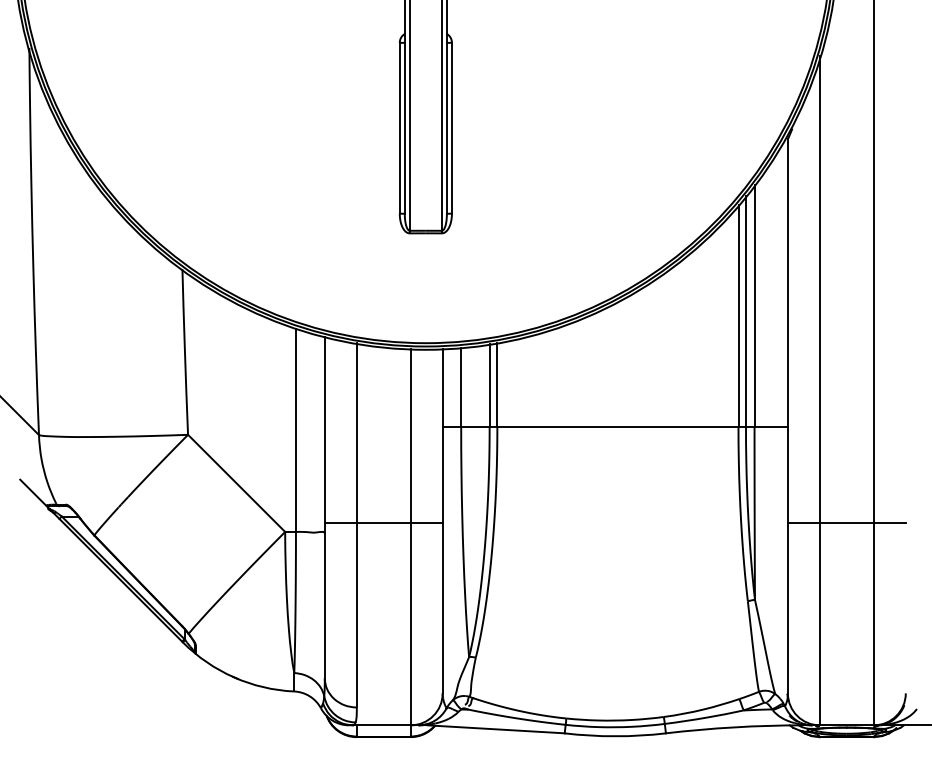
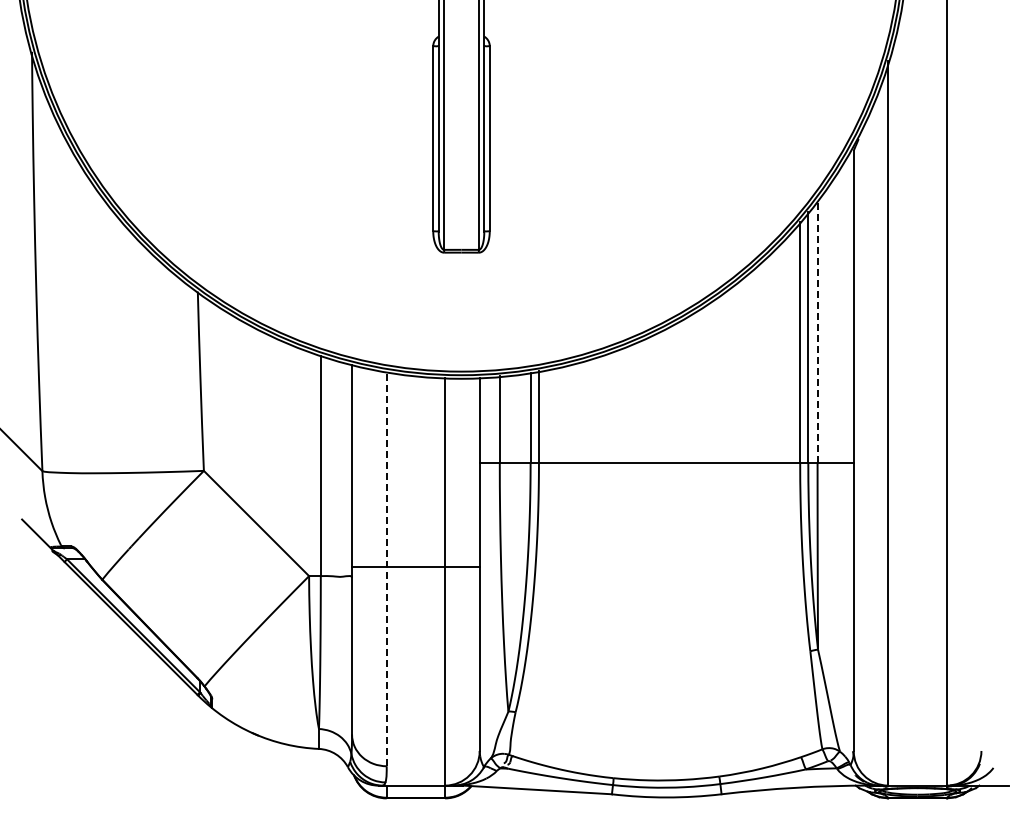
line: (754, 306) -> (817, 331), solid -> dashed
line: (846, 523) -> (917, 566), removed
line: (356, 524) -> (386, 568), solid -> dashed

